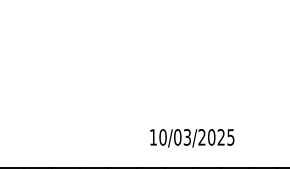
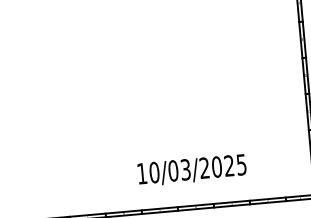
text: (192, 138) -> (192, 170), moved

